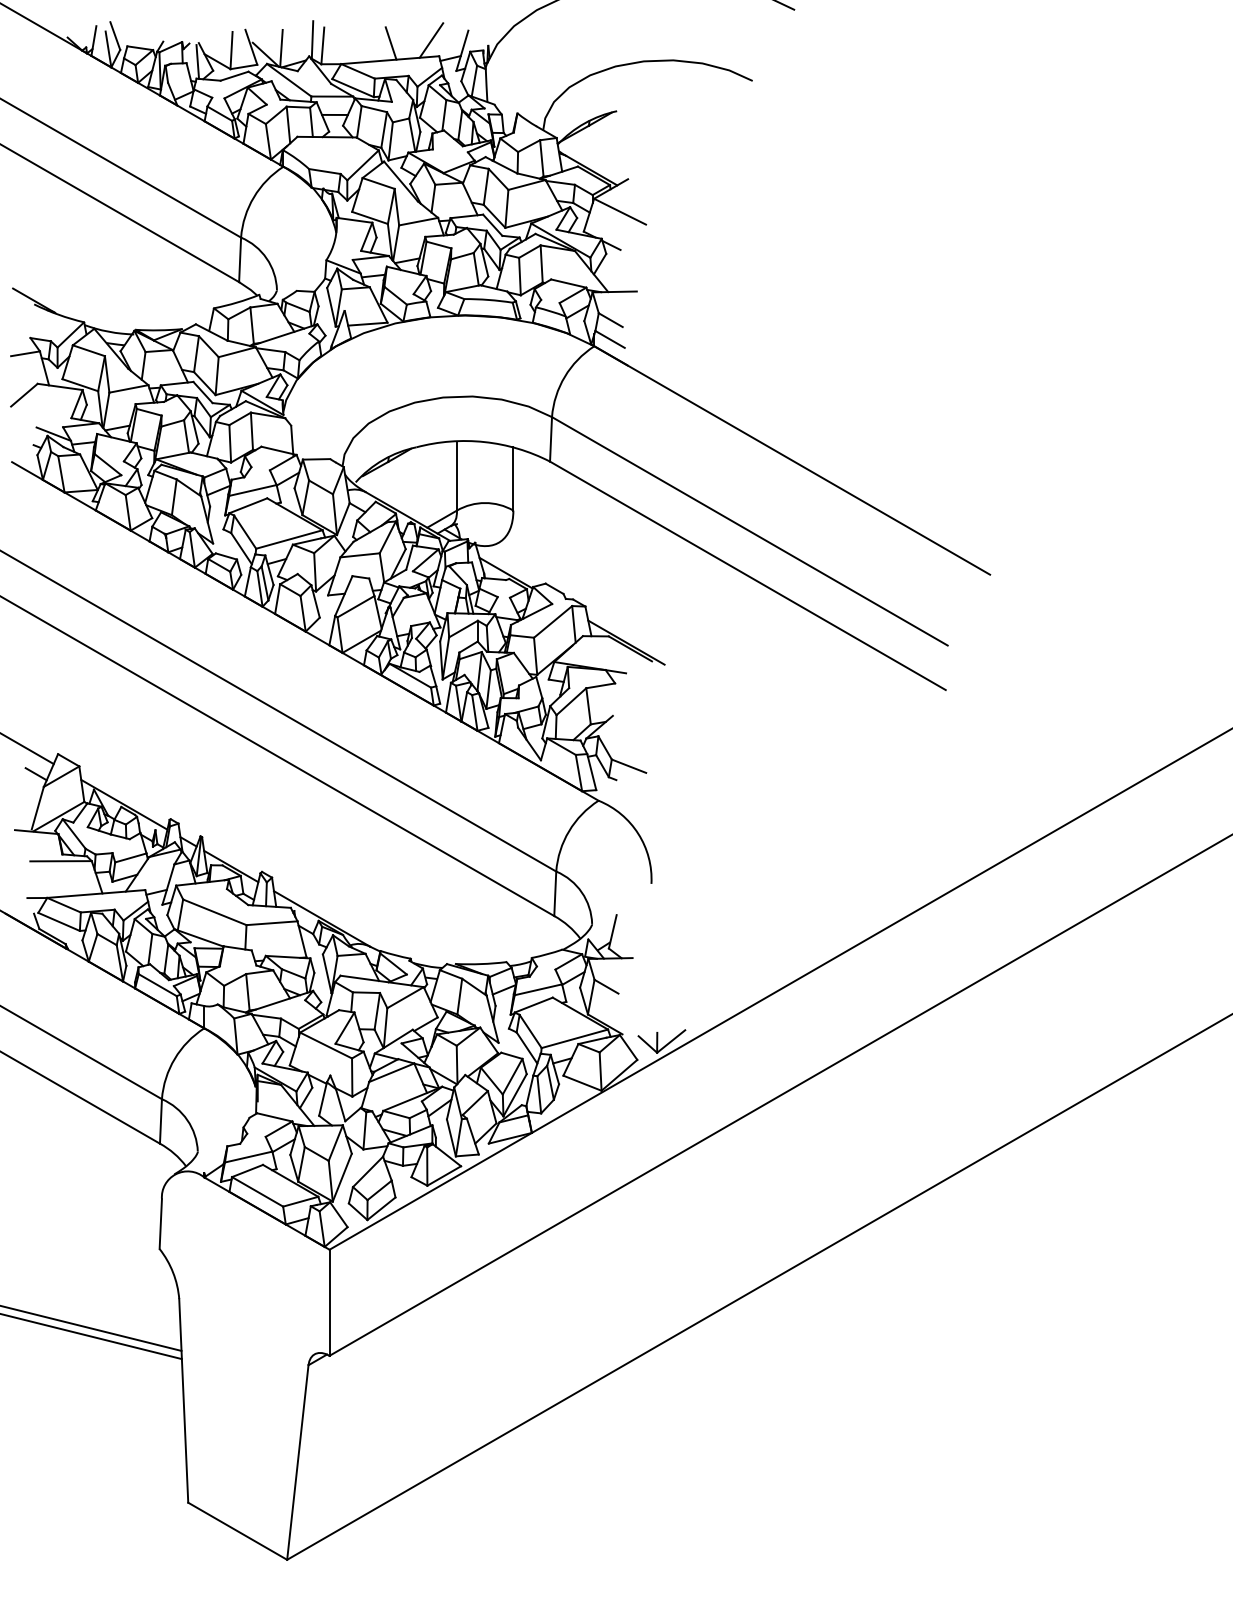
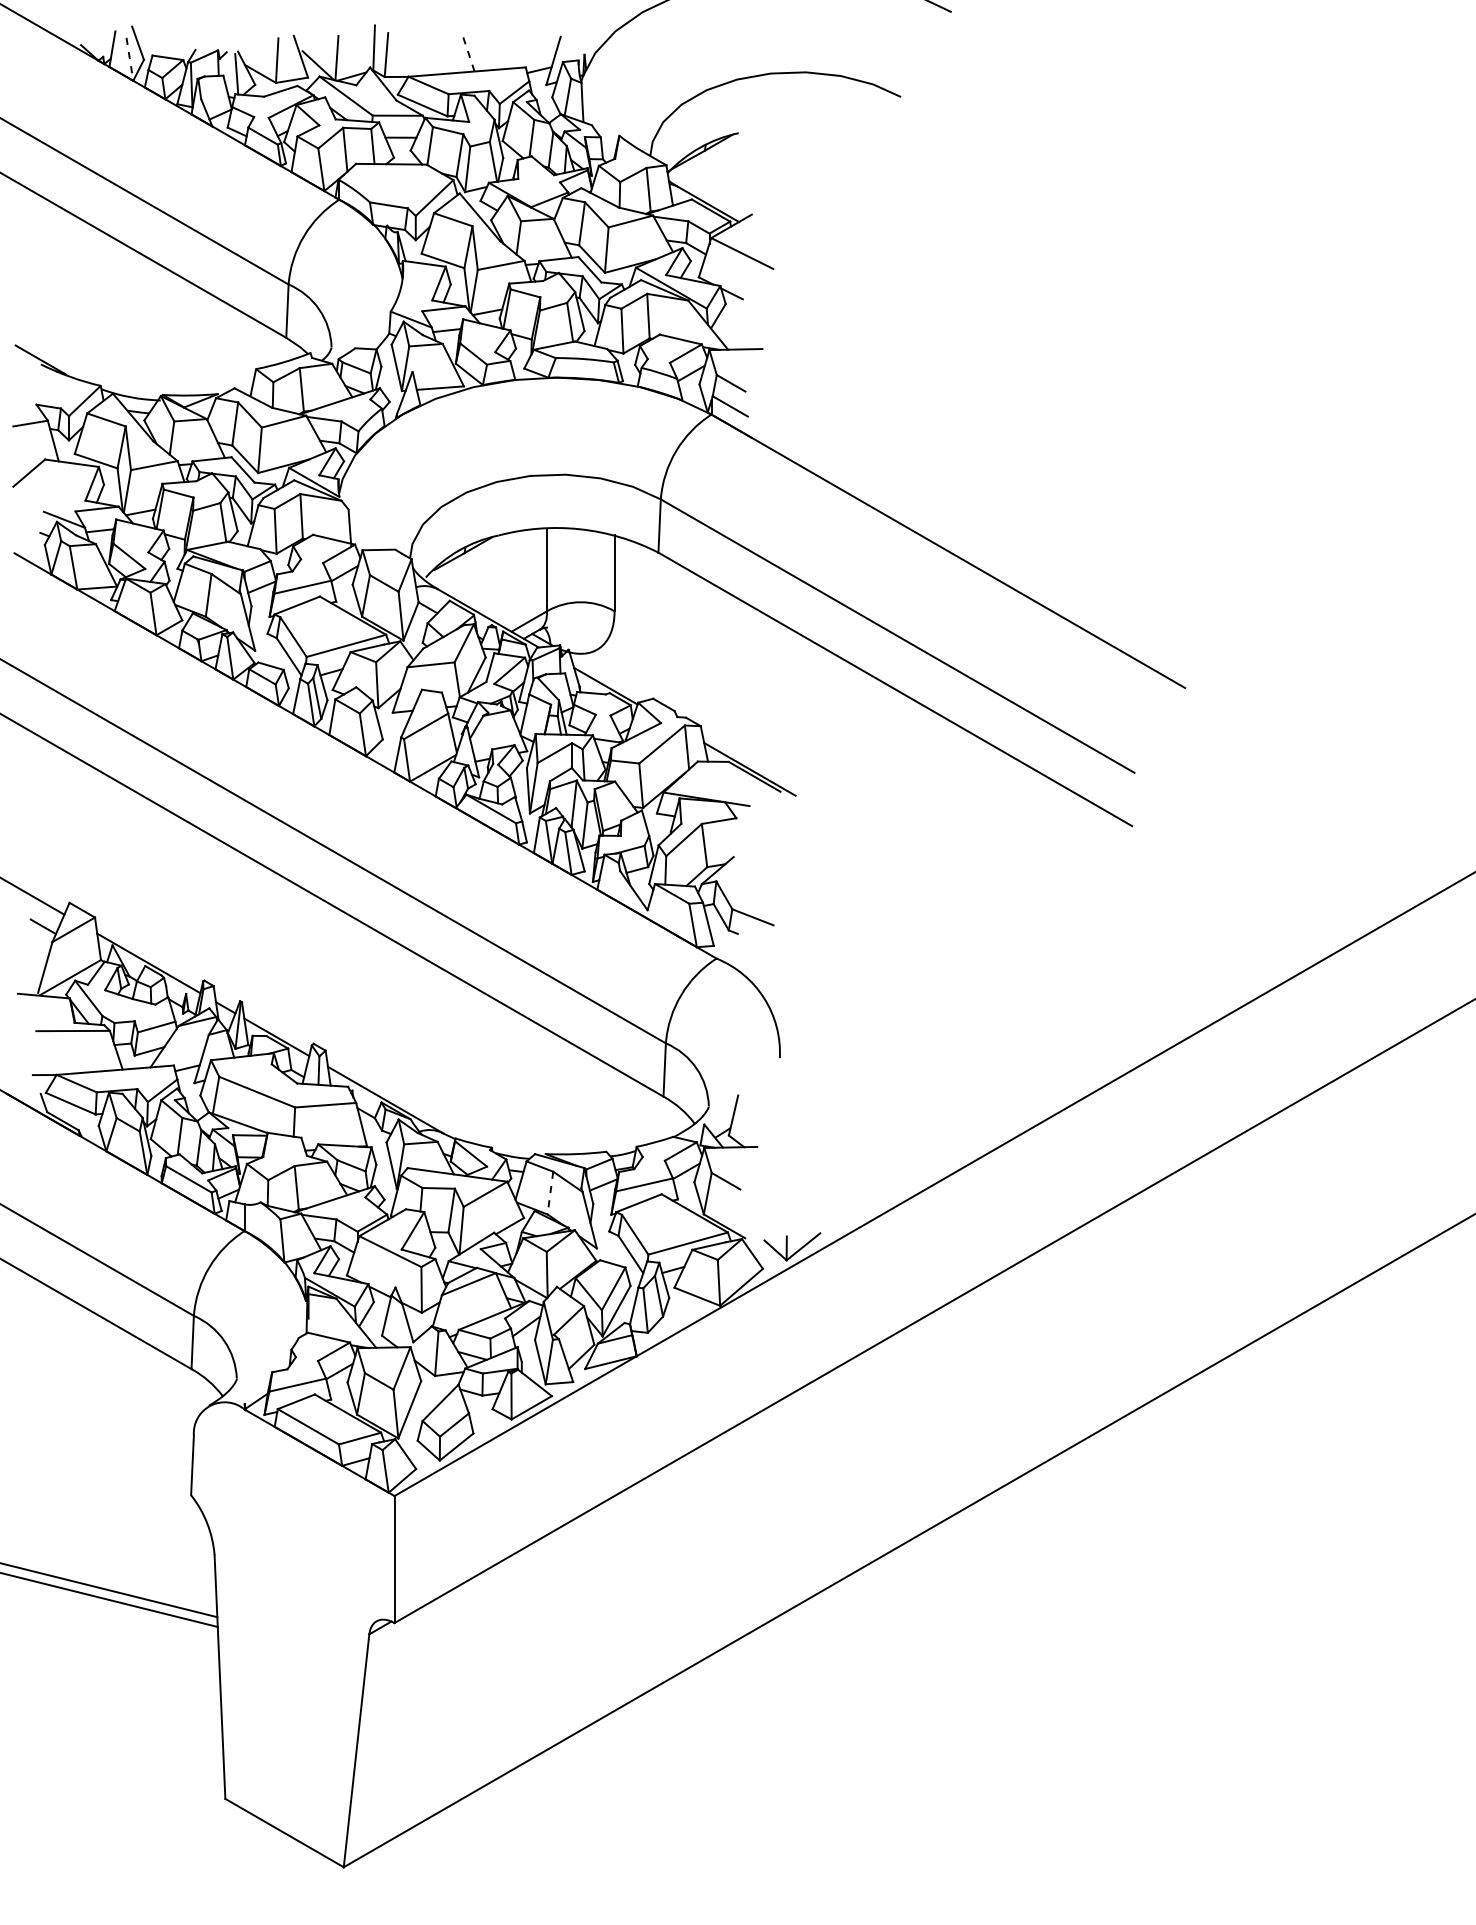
line: (431, 40) -> (516, 48), removed
line: (391, 42) -> (468, 51), solid -> dashed
line: (108, 49) -> (129, 59), solid -> dashed
line: (459, 996) -> (550, 1193), solid -> dashed

